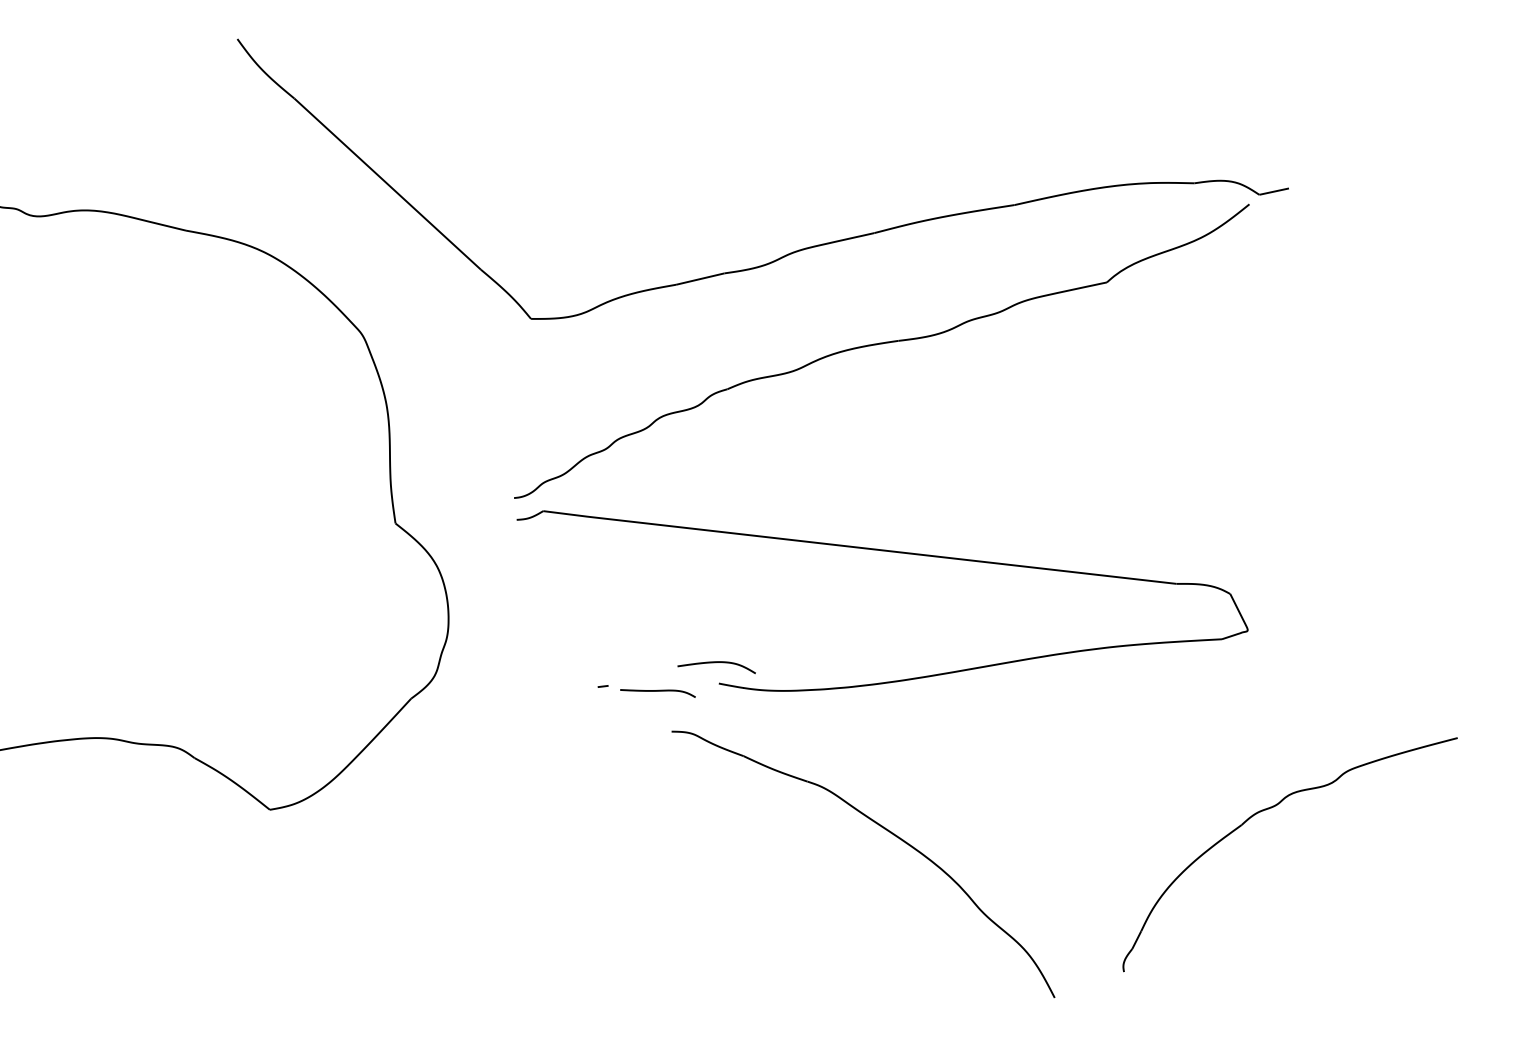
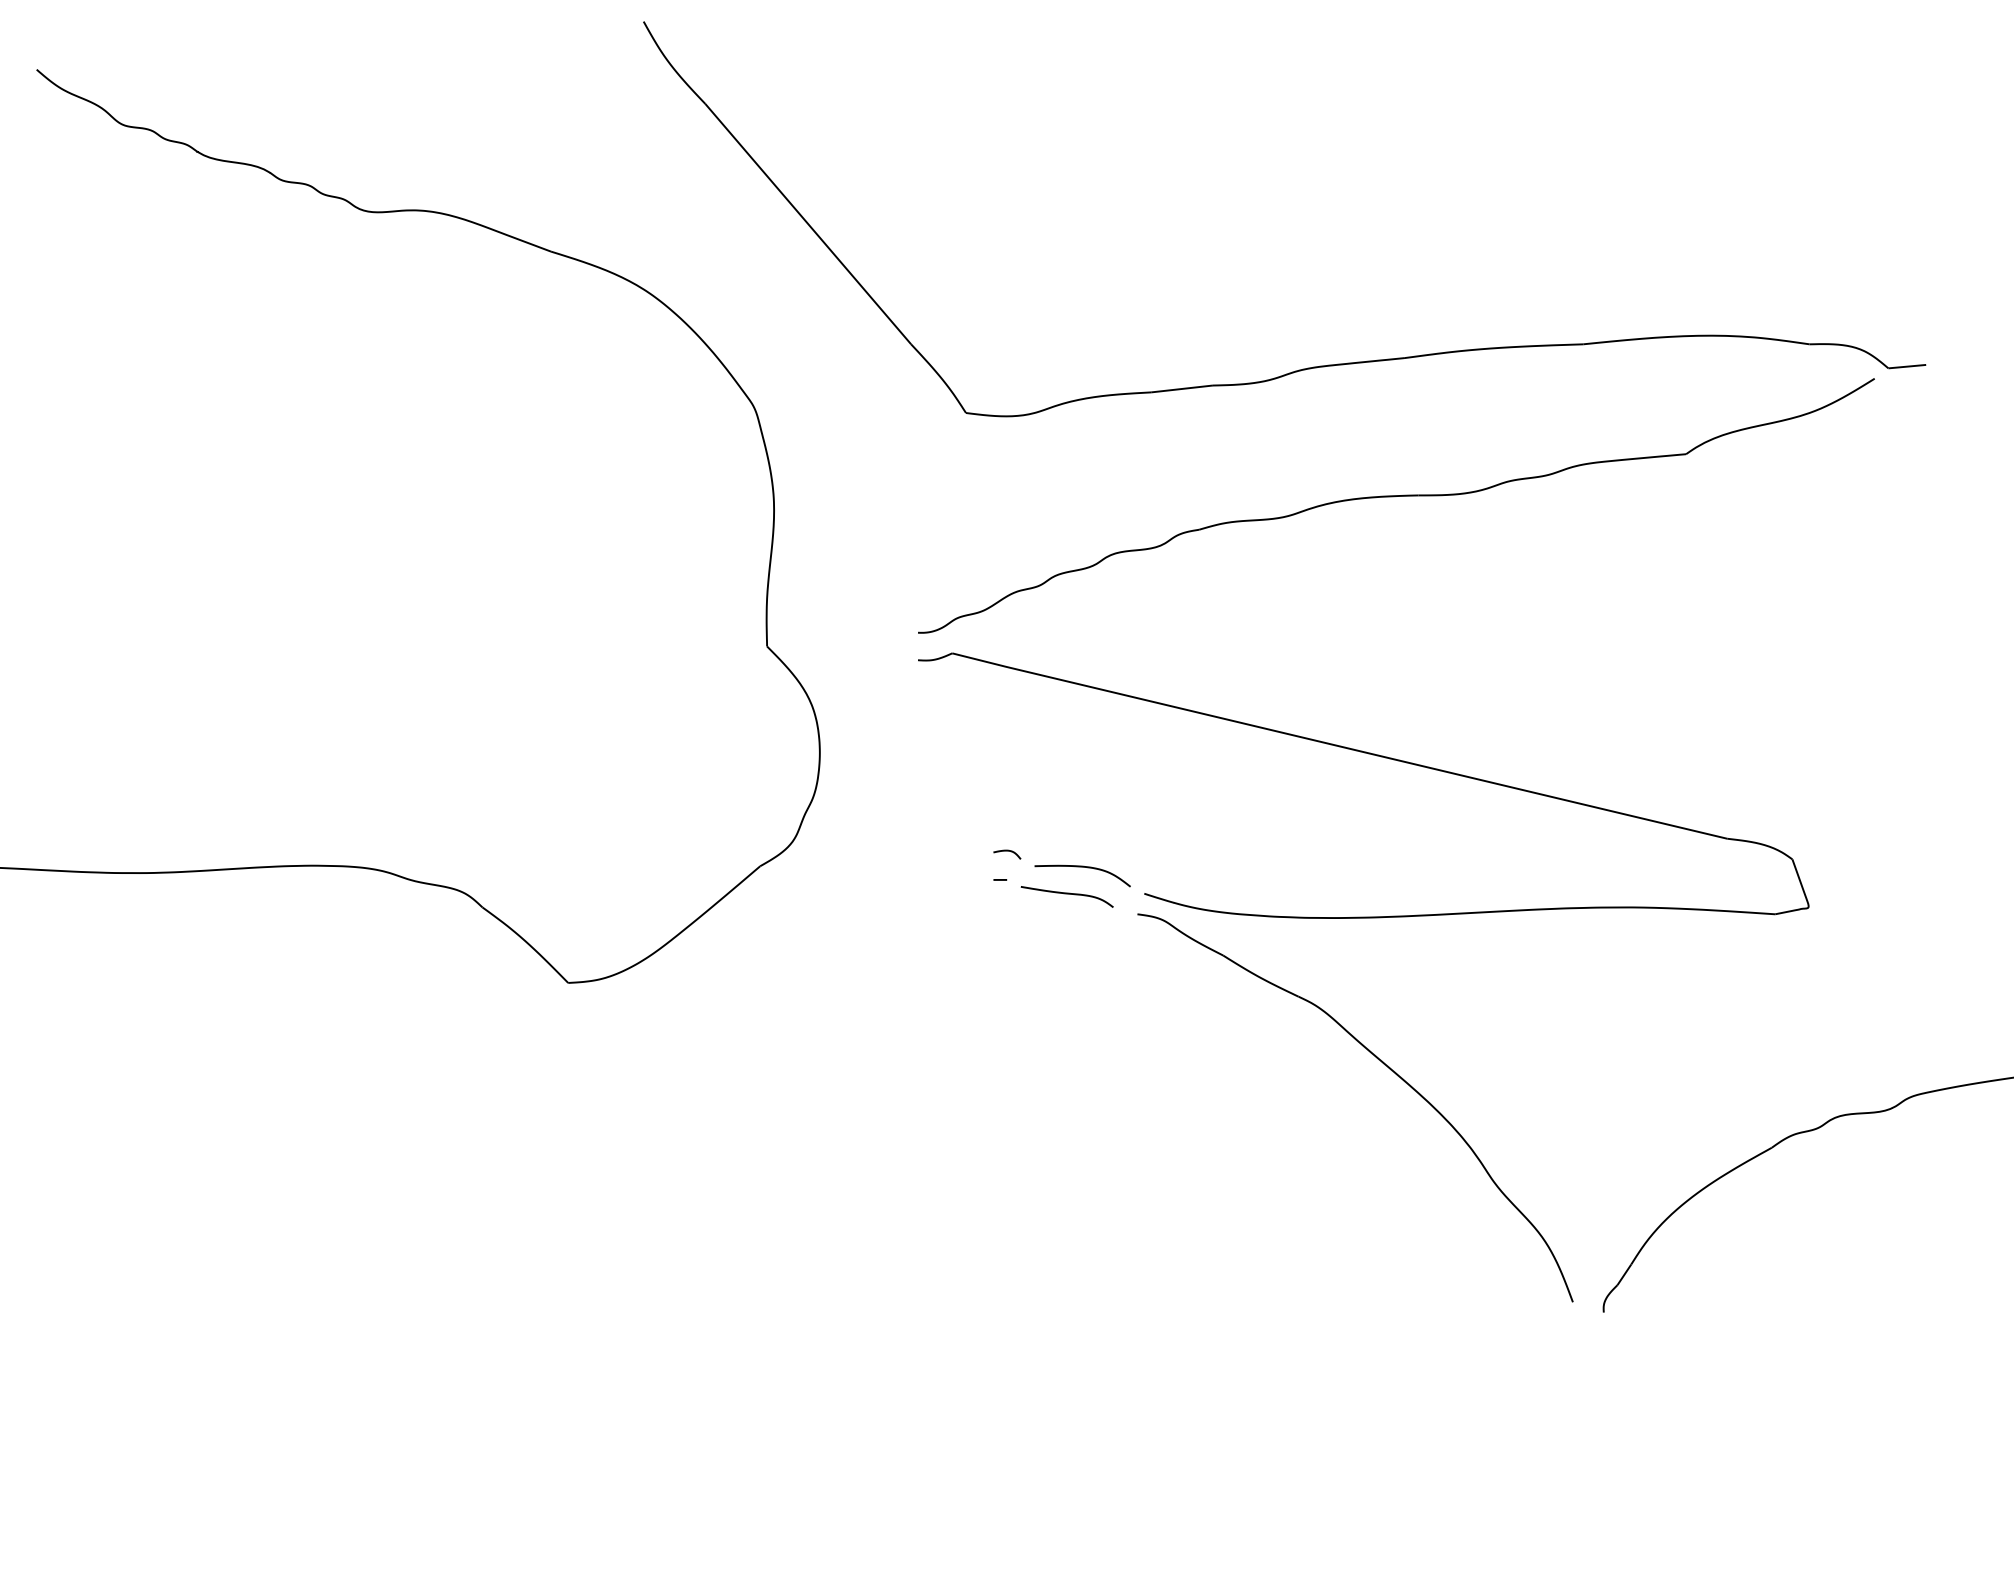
curve: (715, 662) -> (1082, 867), moved
curve: (606, 663) -> (1007, 851), added
part: (887, 831) -> (1390, 1070), moved

